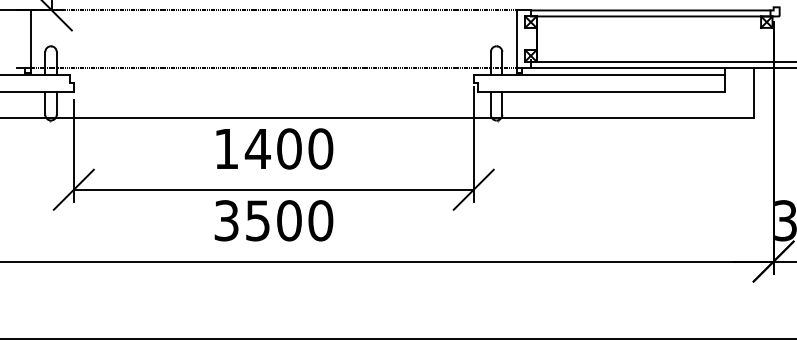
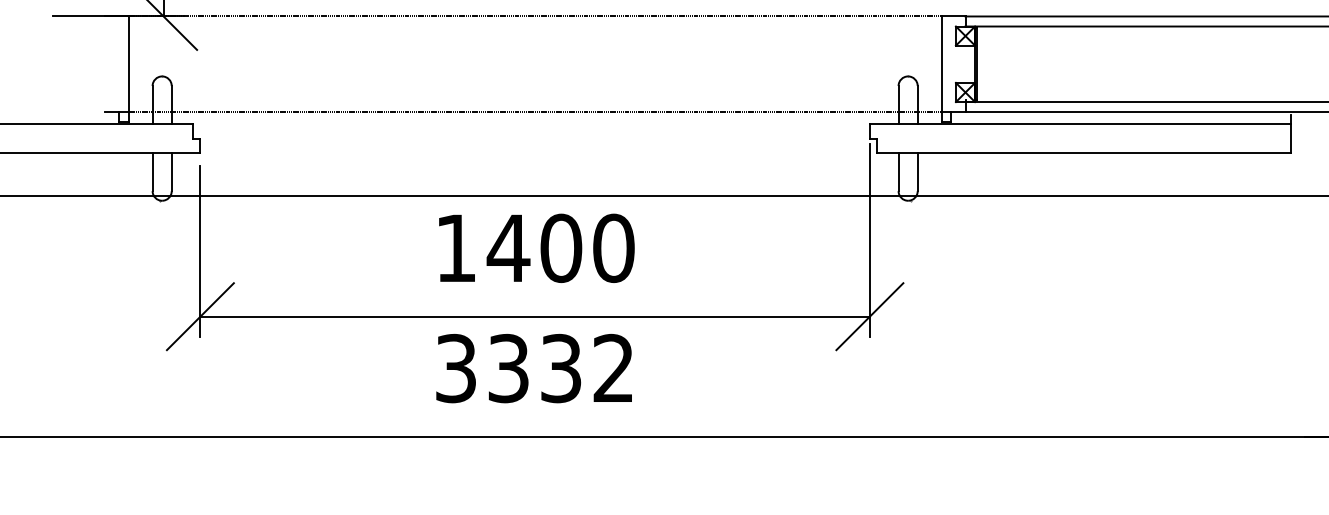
text: (289, 220) -> (561, 368), 3500 -> 3332

